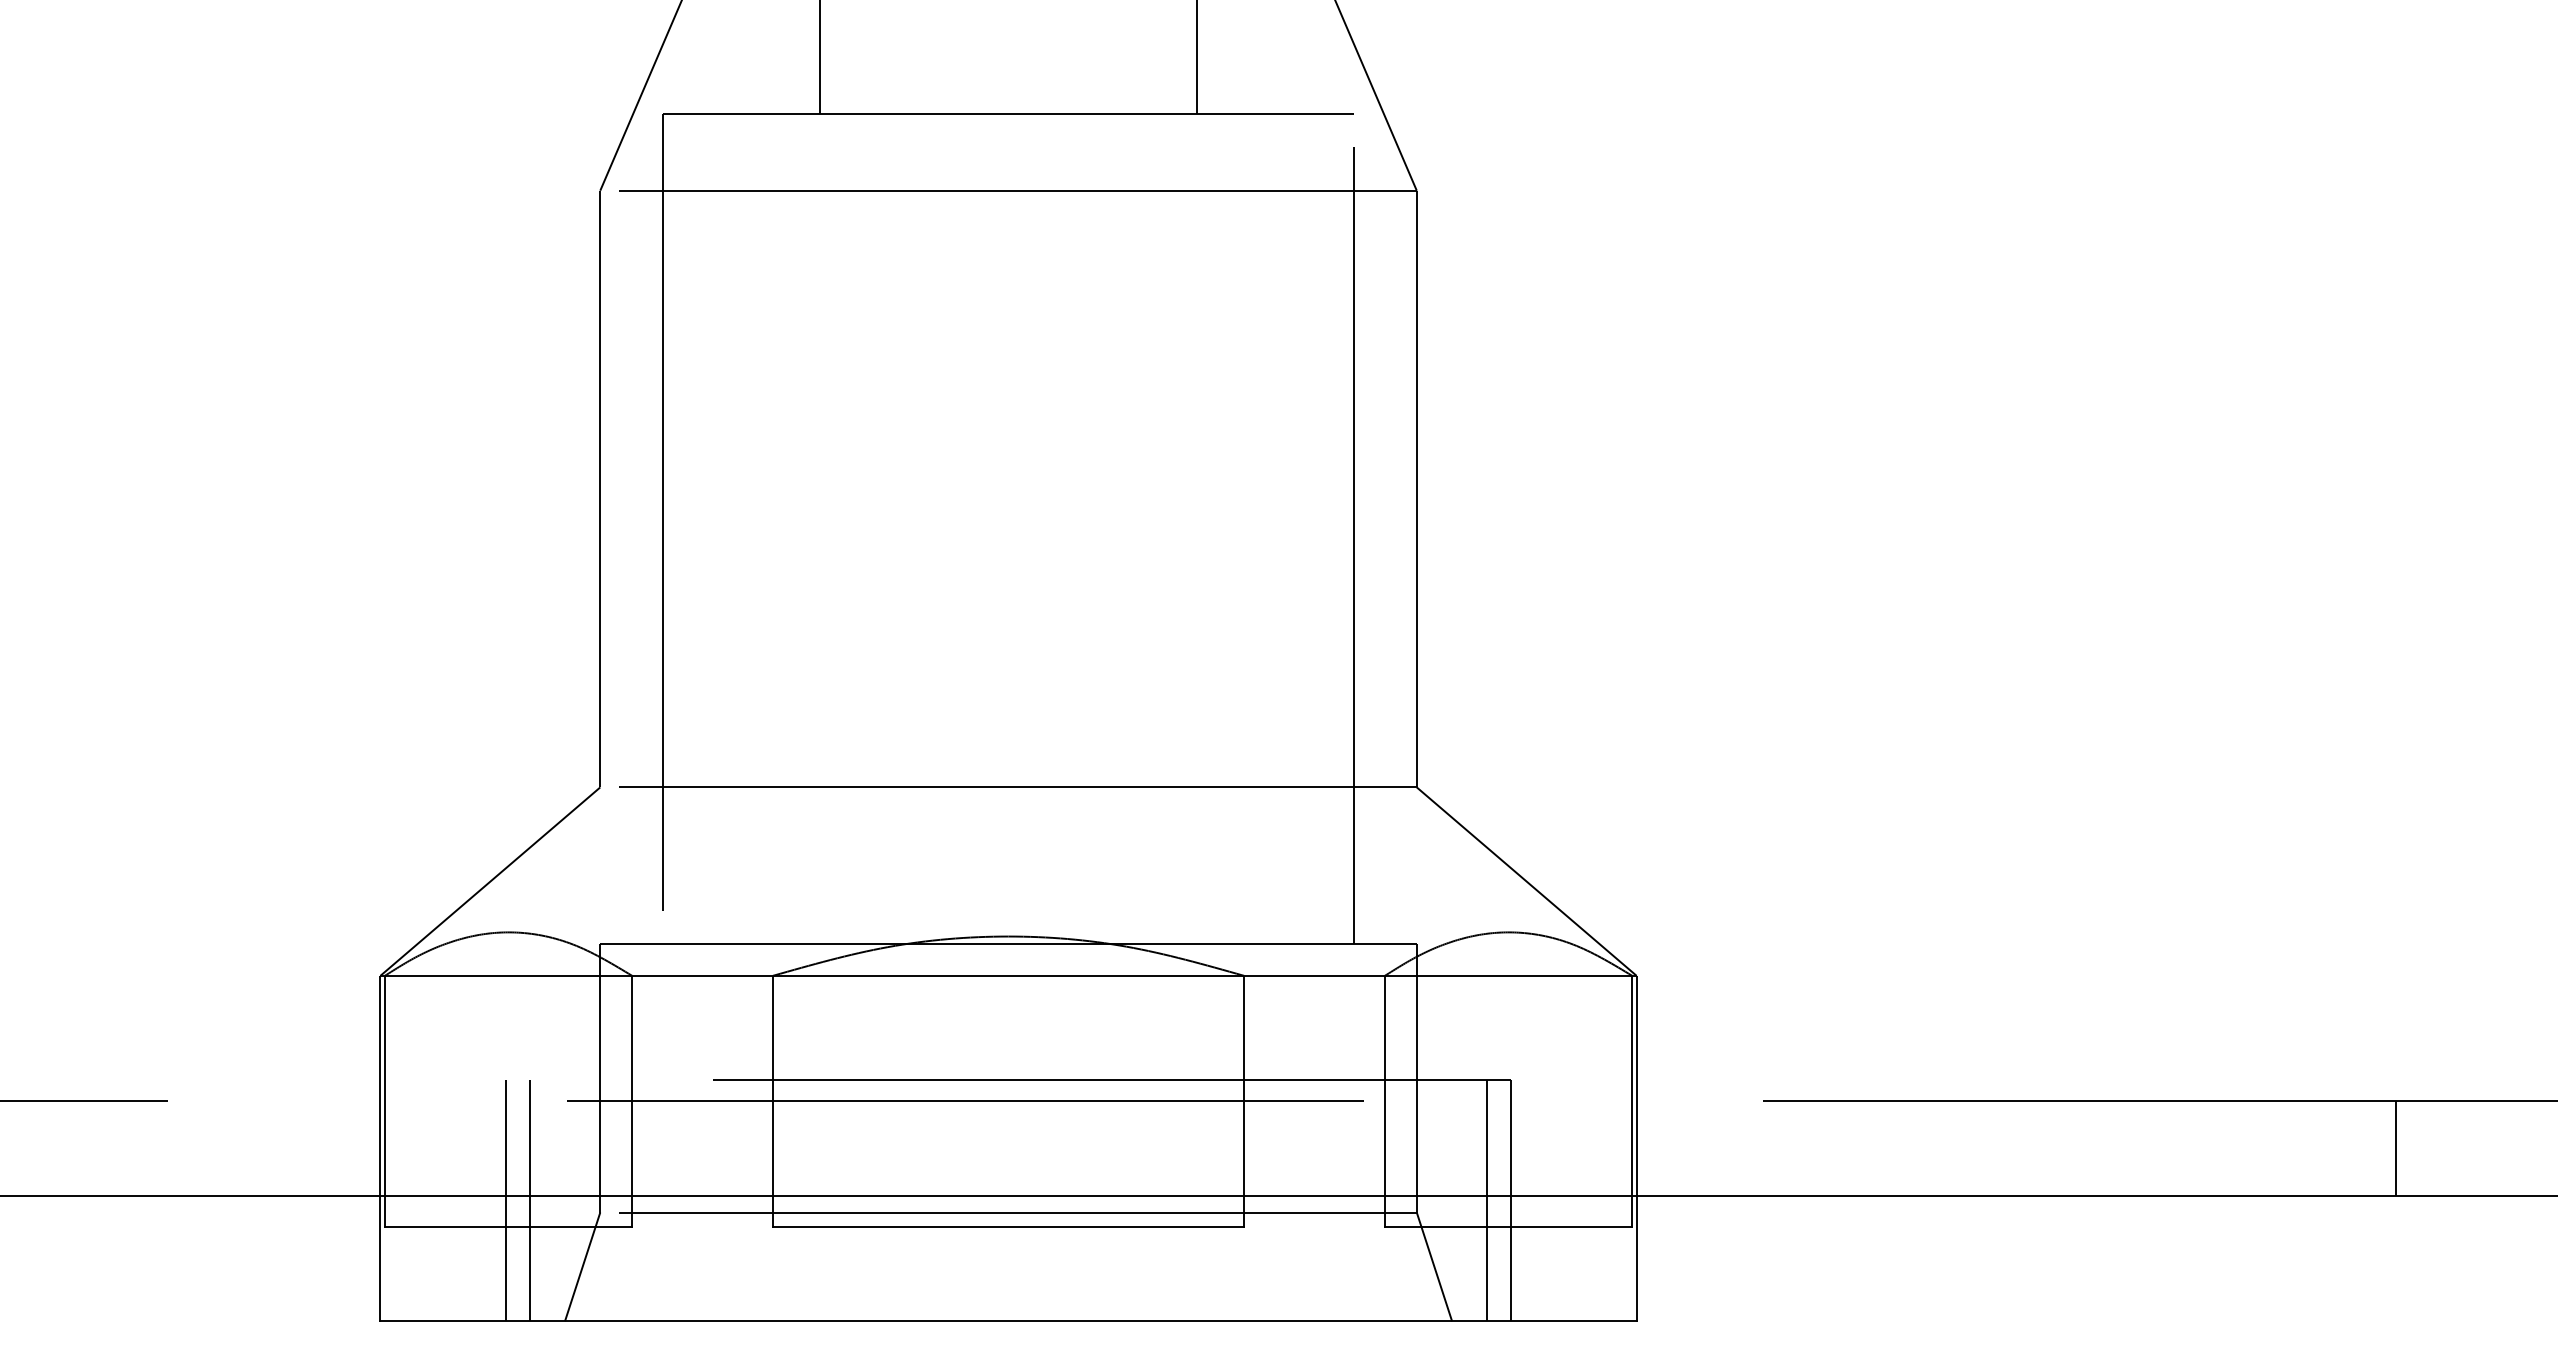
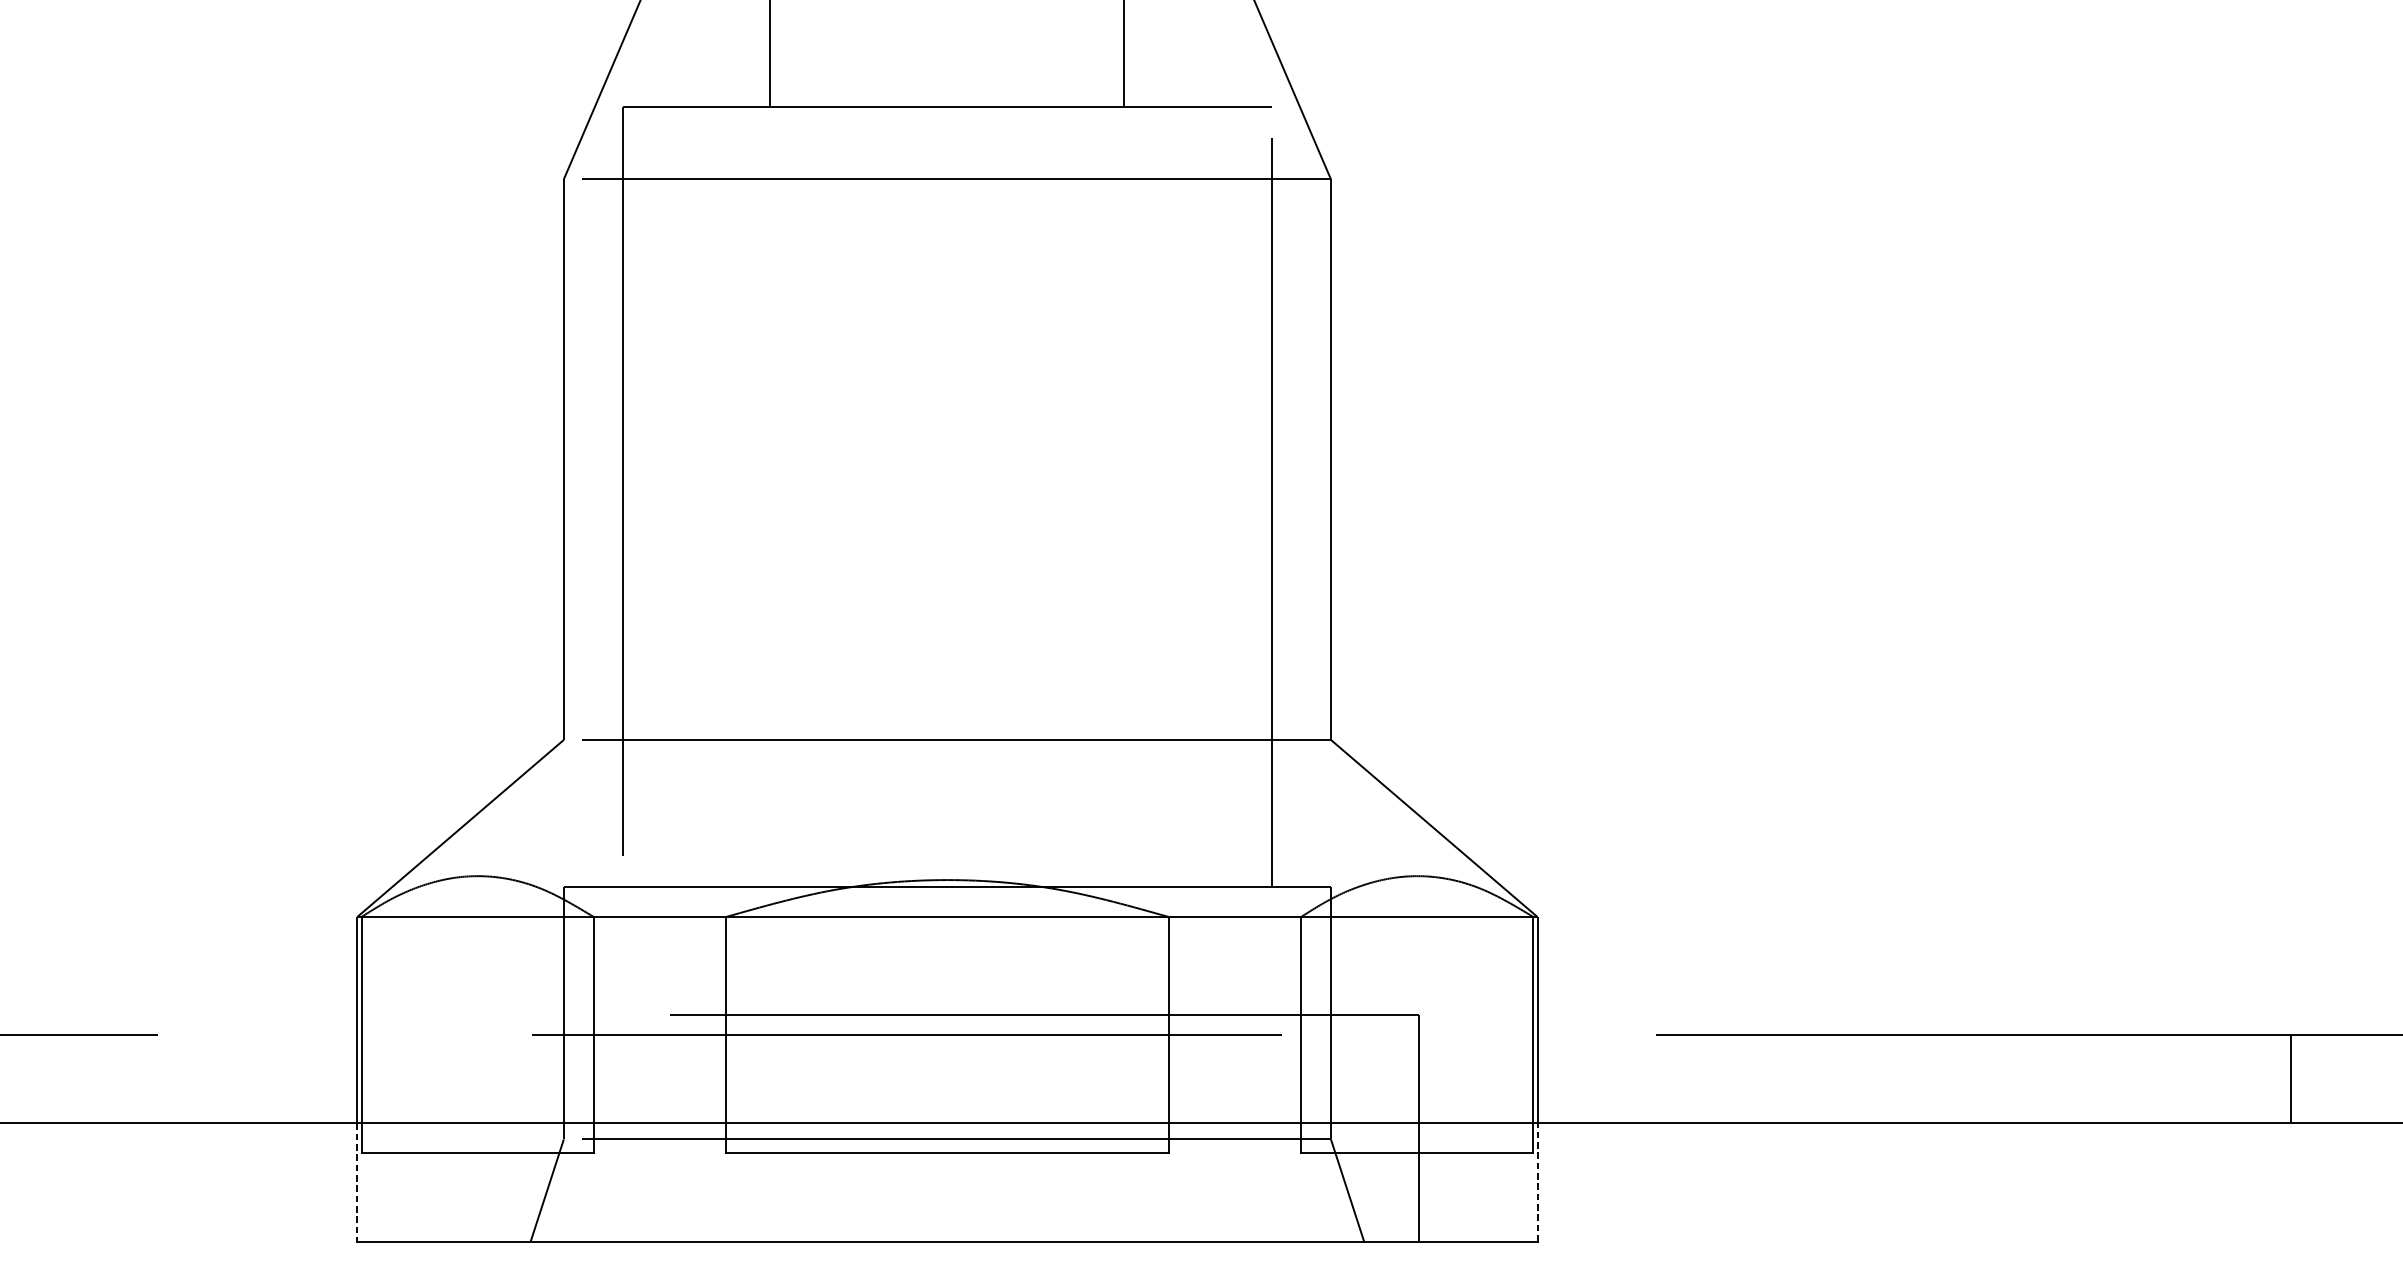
line: (2395, 1148) -> (2290, 1079), moved
line: (506, 1200) -> (475, 1128), removed
line: (529, 1200) -> (497, 1128), removed
line: (1487, 1200) -> (1397, 1128), removed
line: (380, 1258) -> (357, 1182), solid -> dashed
line: (1636, 1258) -> (1537, 1182), solid -> dashed

